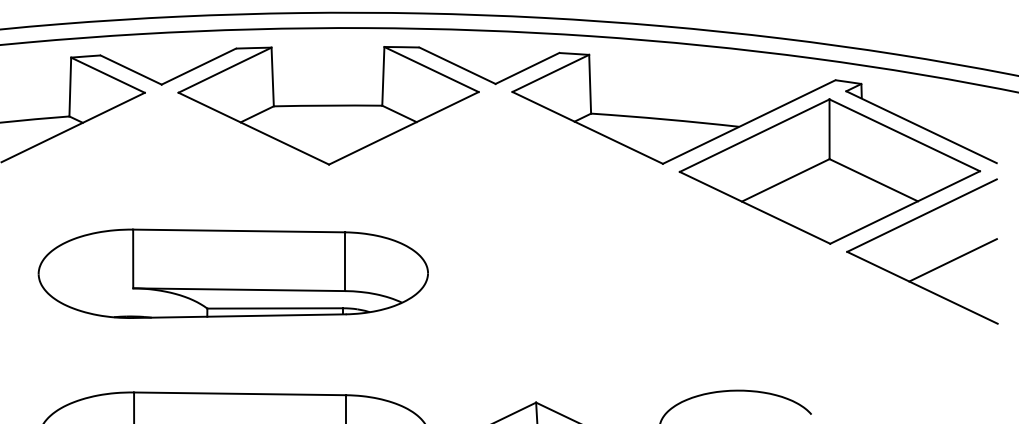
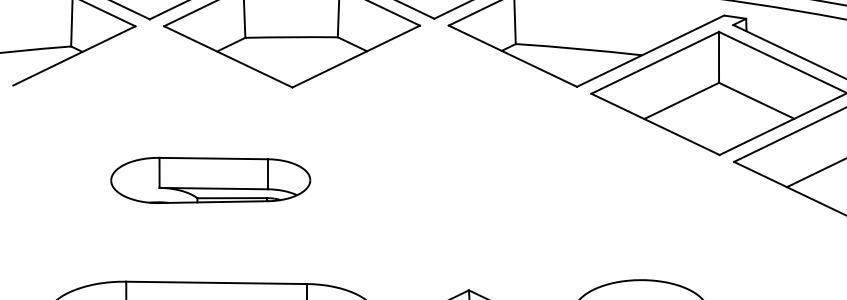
part: (232, 273) -> (210, 180), size x0.6

